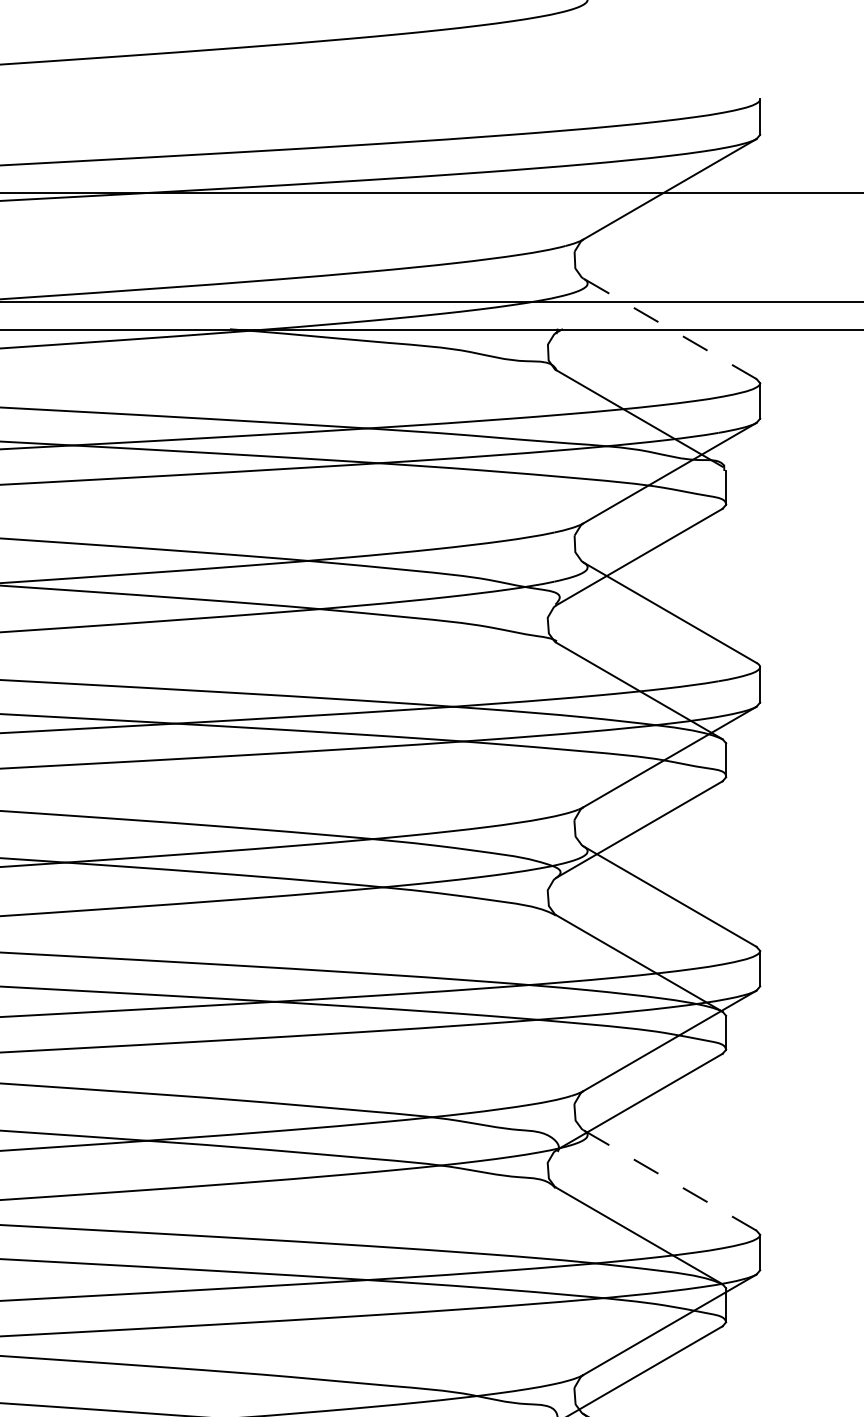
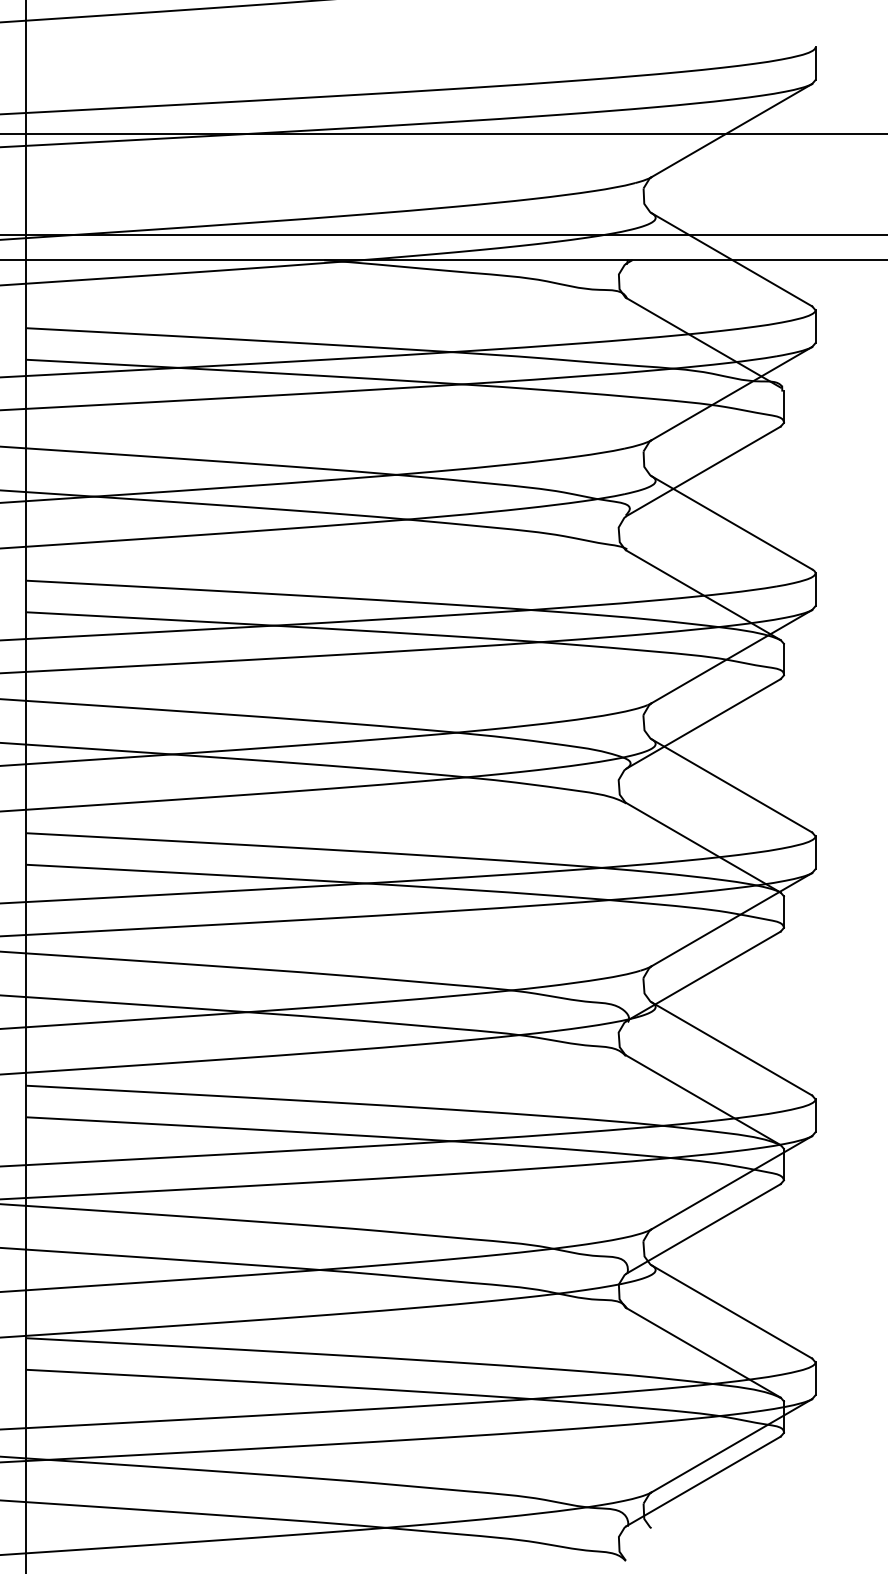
line: (669, 328) -> (731, 259), dashed -> solid
line: (669, 1179) -> (731, 1048), dashed -> solid

